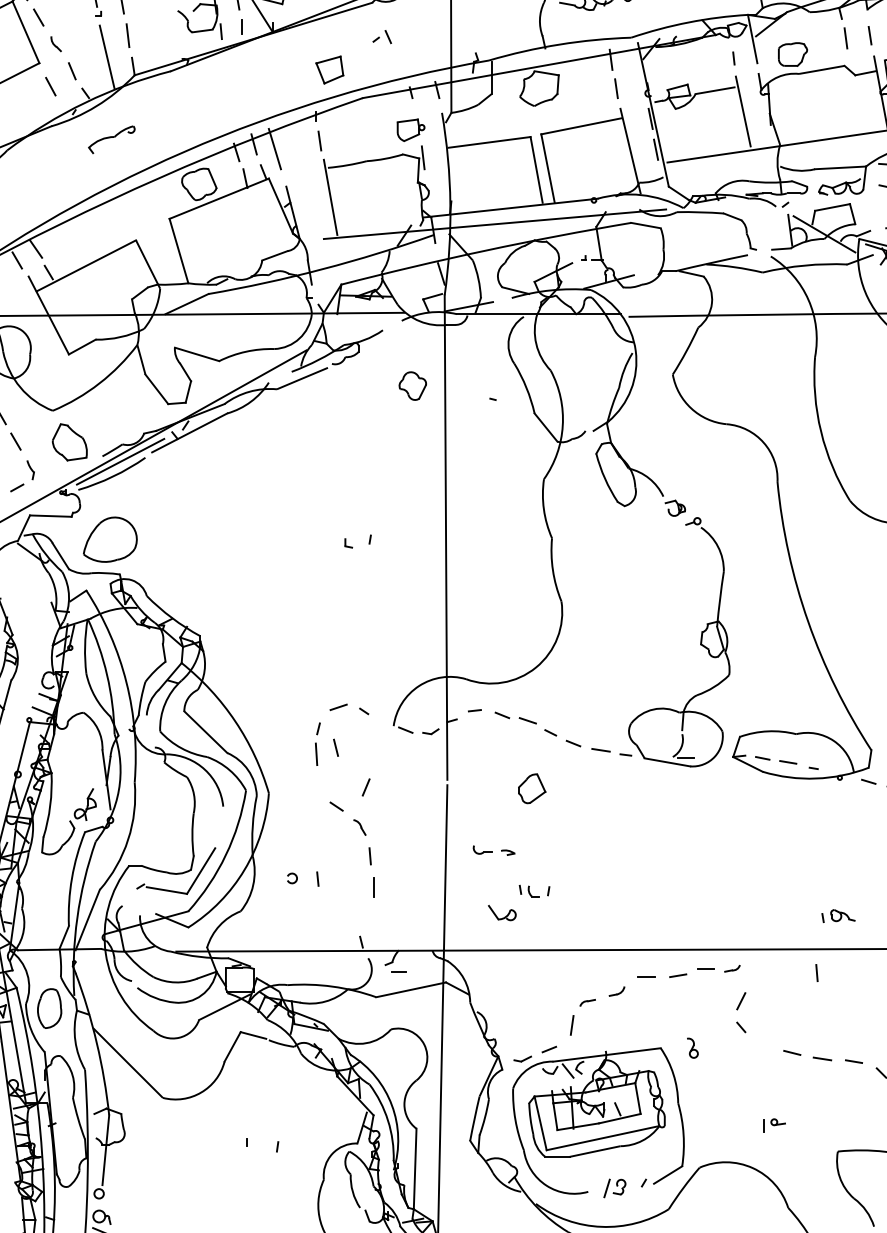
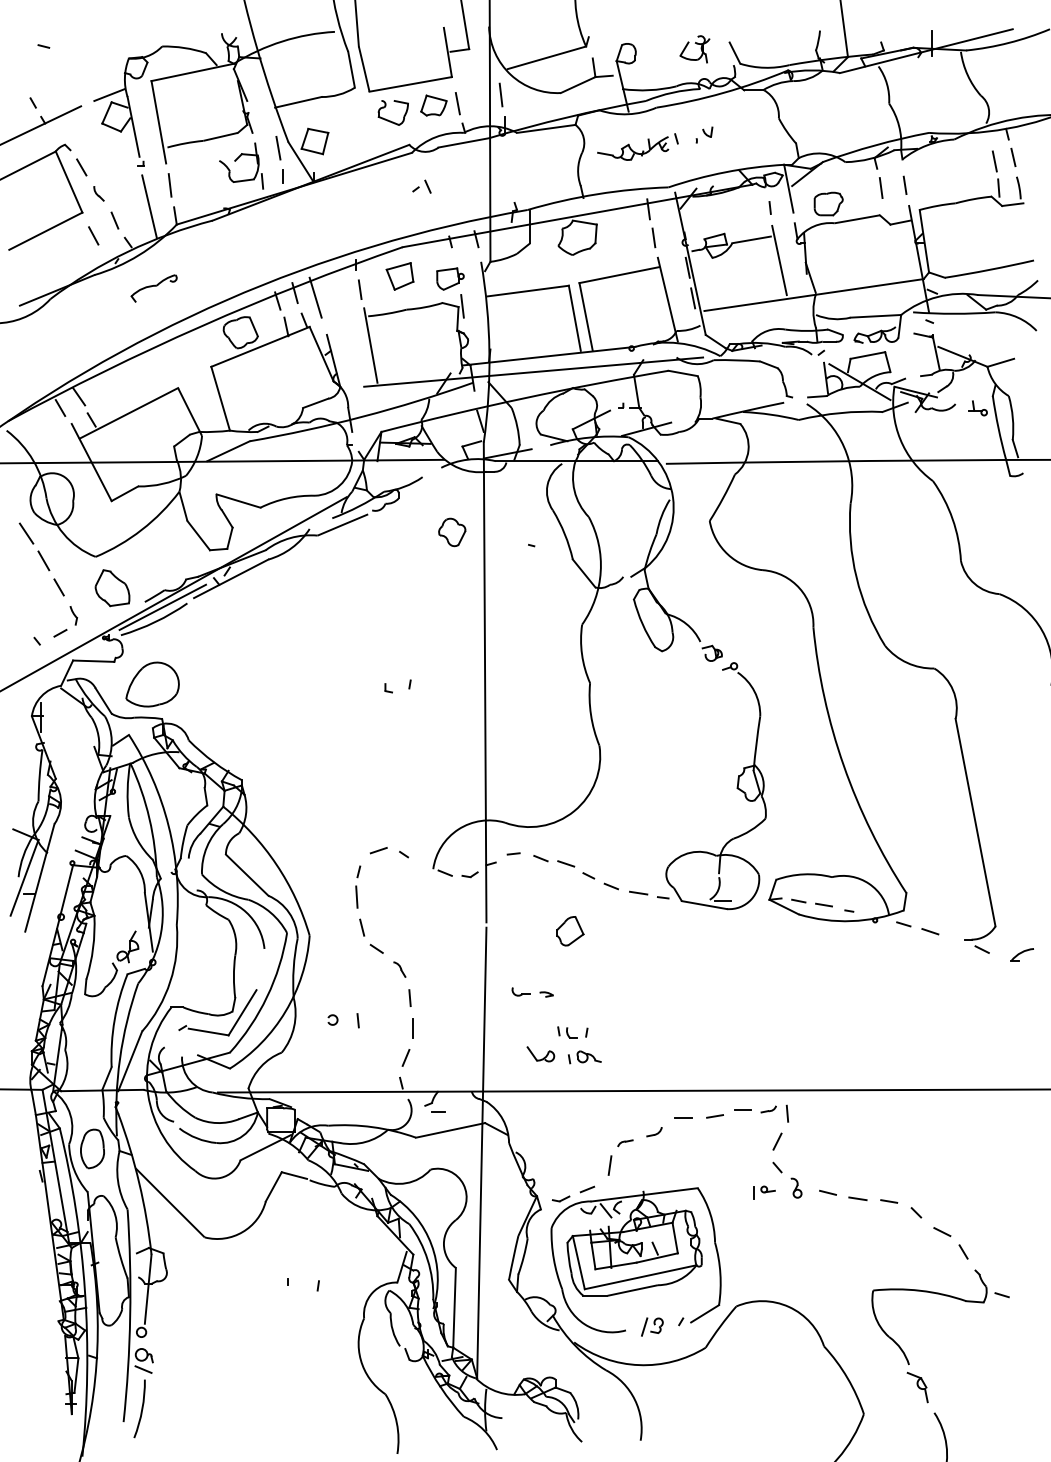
part: (329, 70) -> (399, 276), moved
line: (336, 747) -> (362, 927), moved
line: (365, 787) -> (405, 1057), moved
part: (838, 916) -> (584, 1057), moved
line: (815, 972) -> (786, 1113), moved
part: (692, 1047) -> (796, 1187), moved
part: (774, 1125) -> (764, 1192), moved

